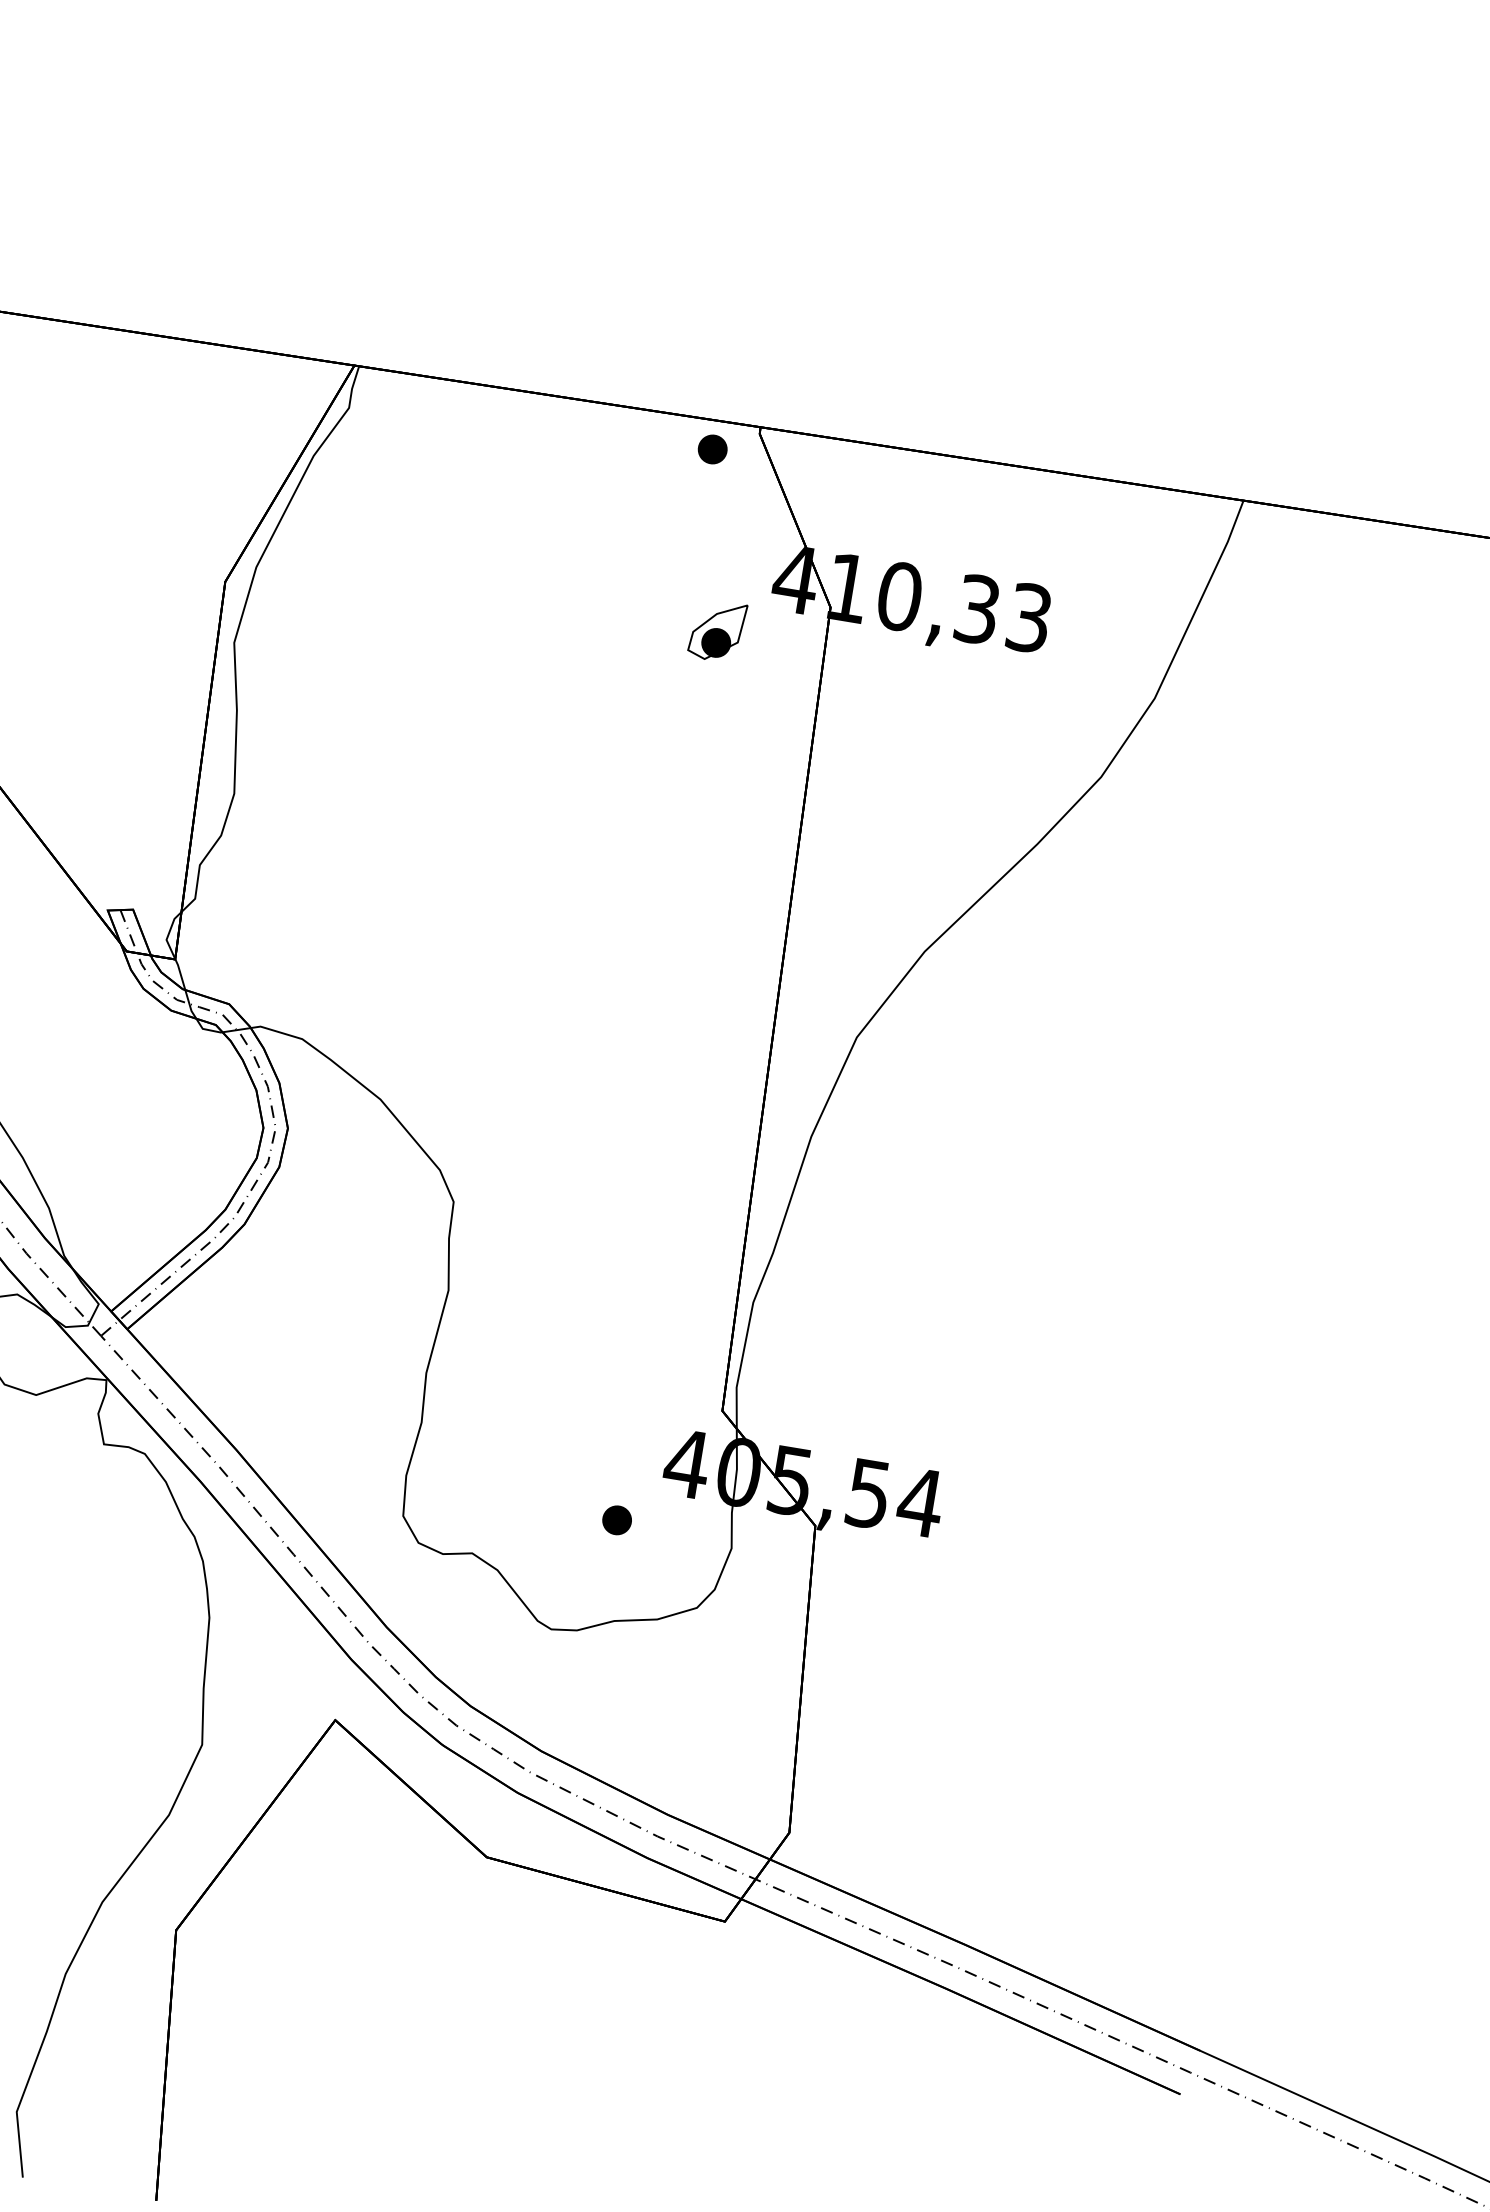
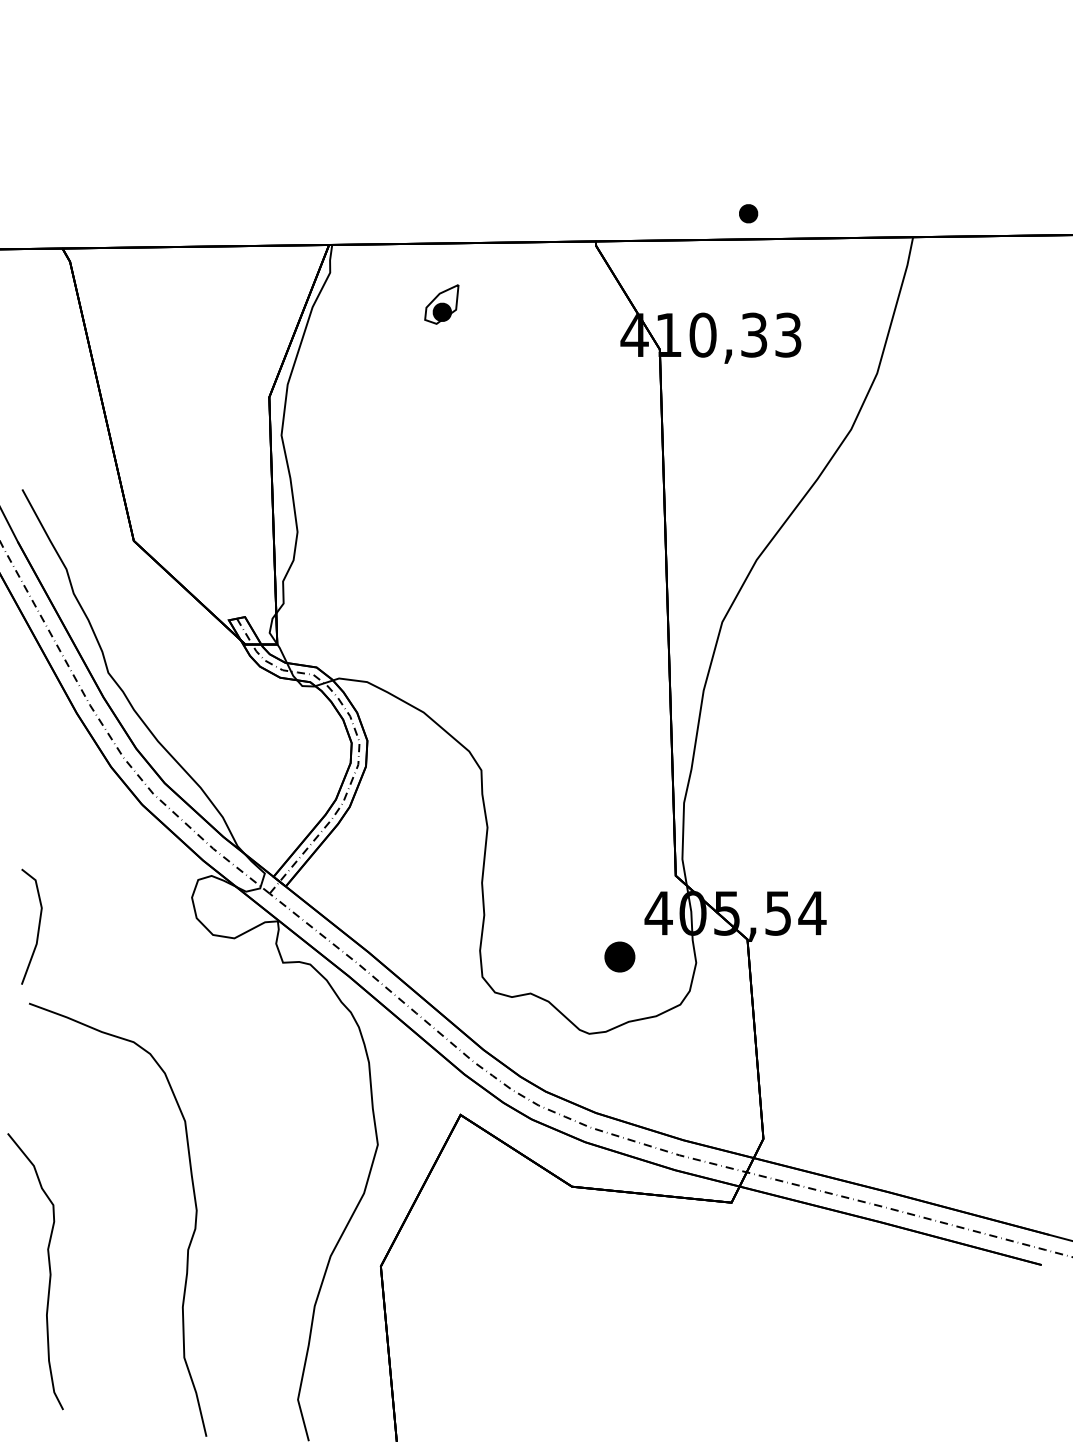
part: (712, 449) -> (748, 213), moved
part: (716, 630) -> (441, 304), moved
part: (616, 1519) -> (619, 956), size x1.6

